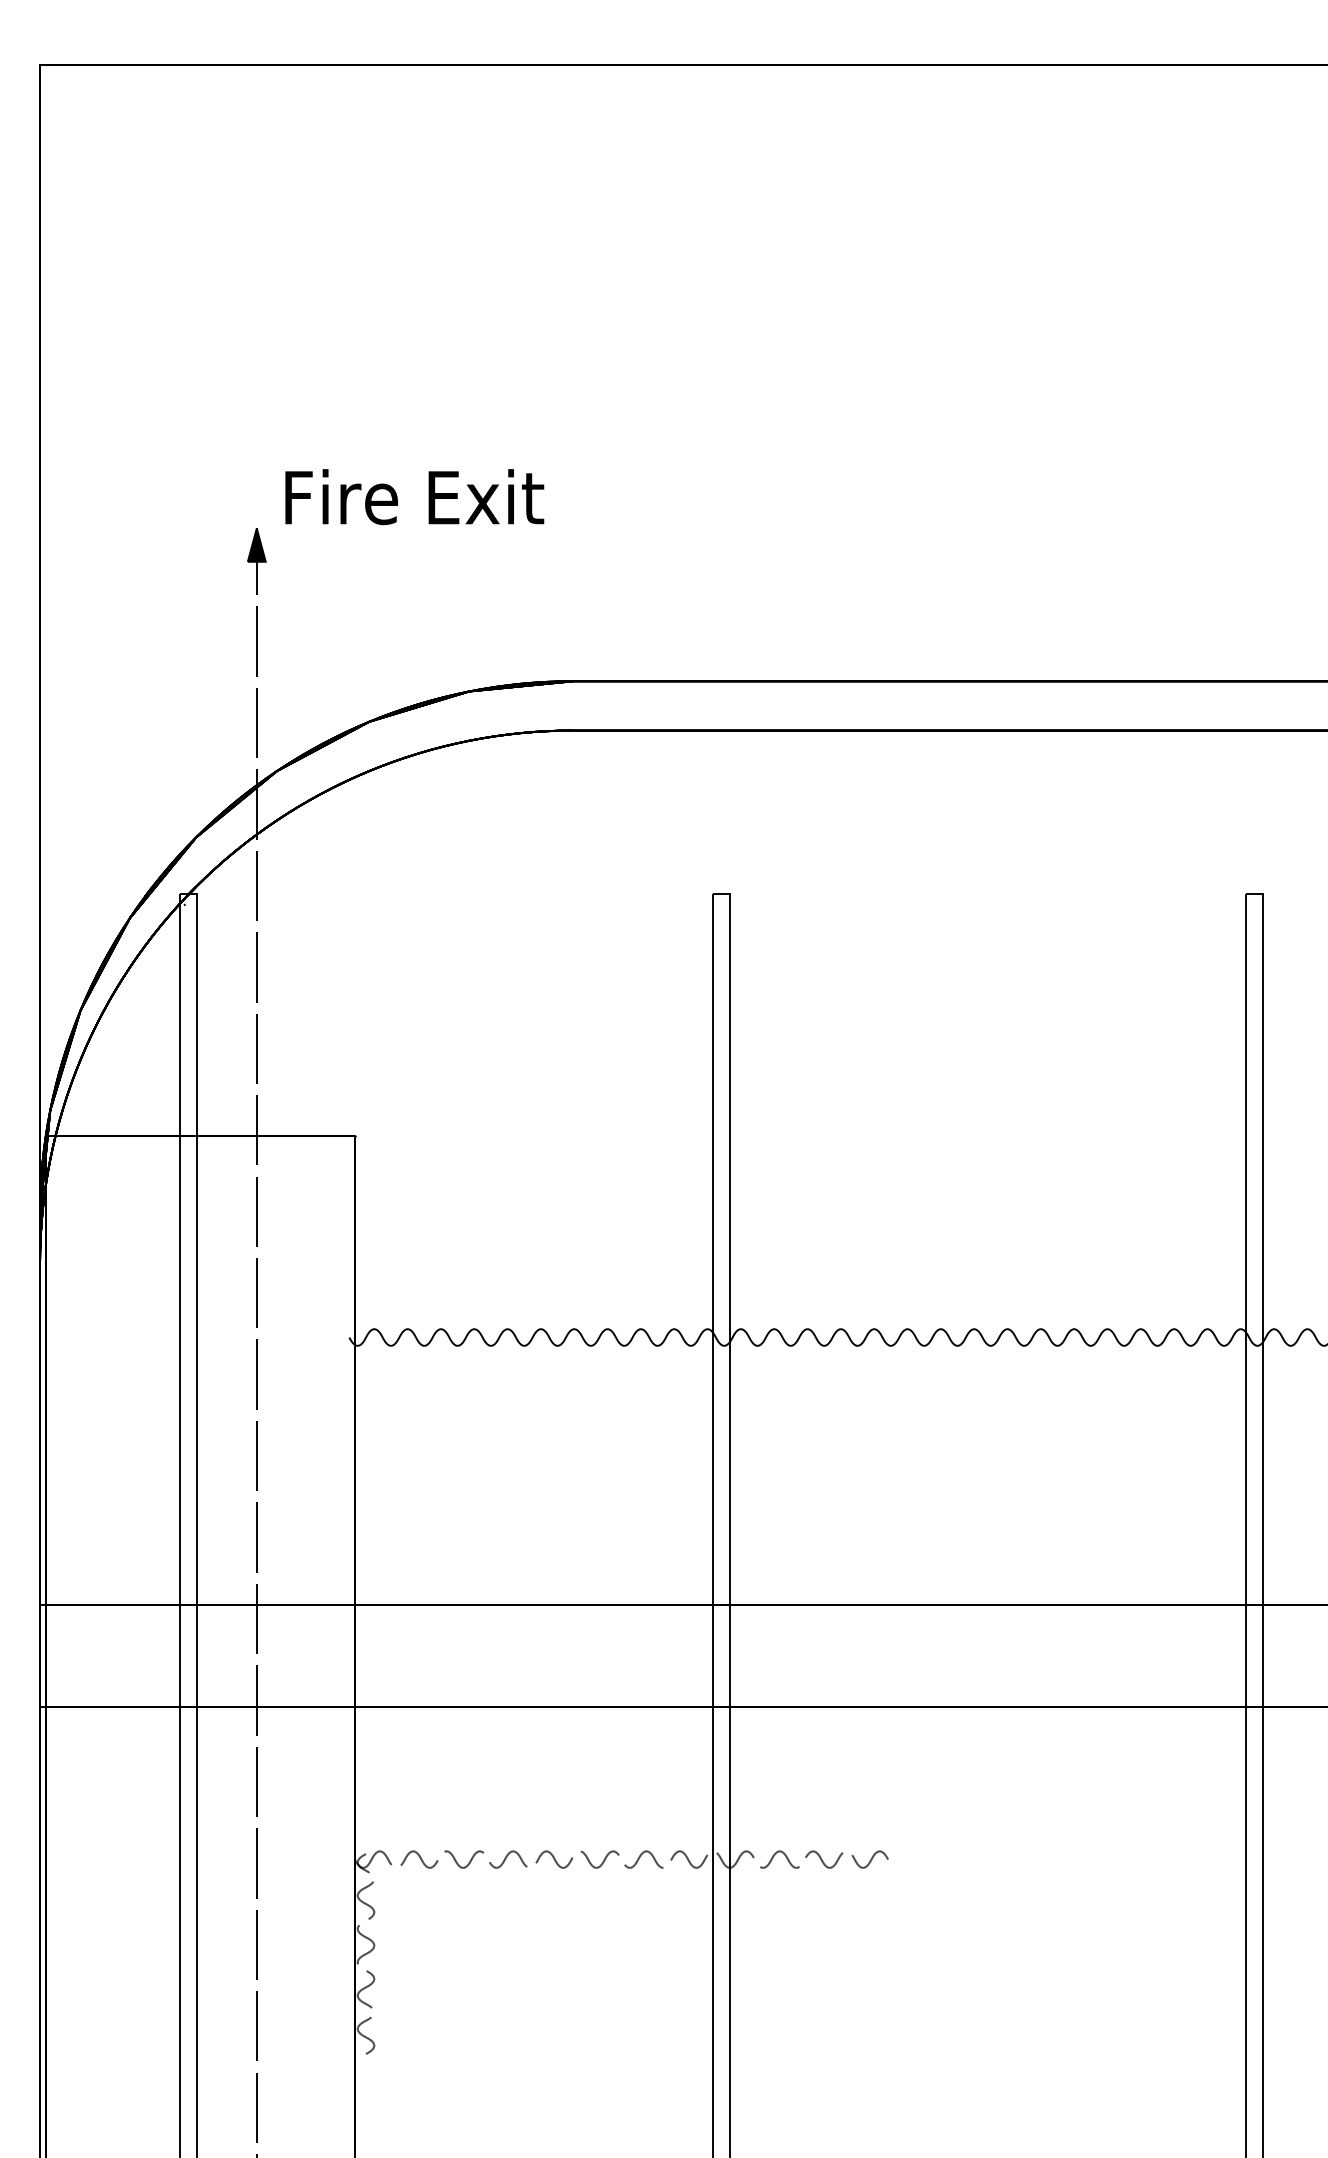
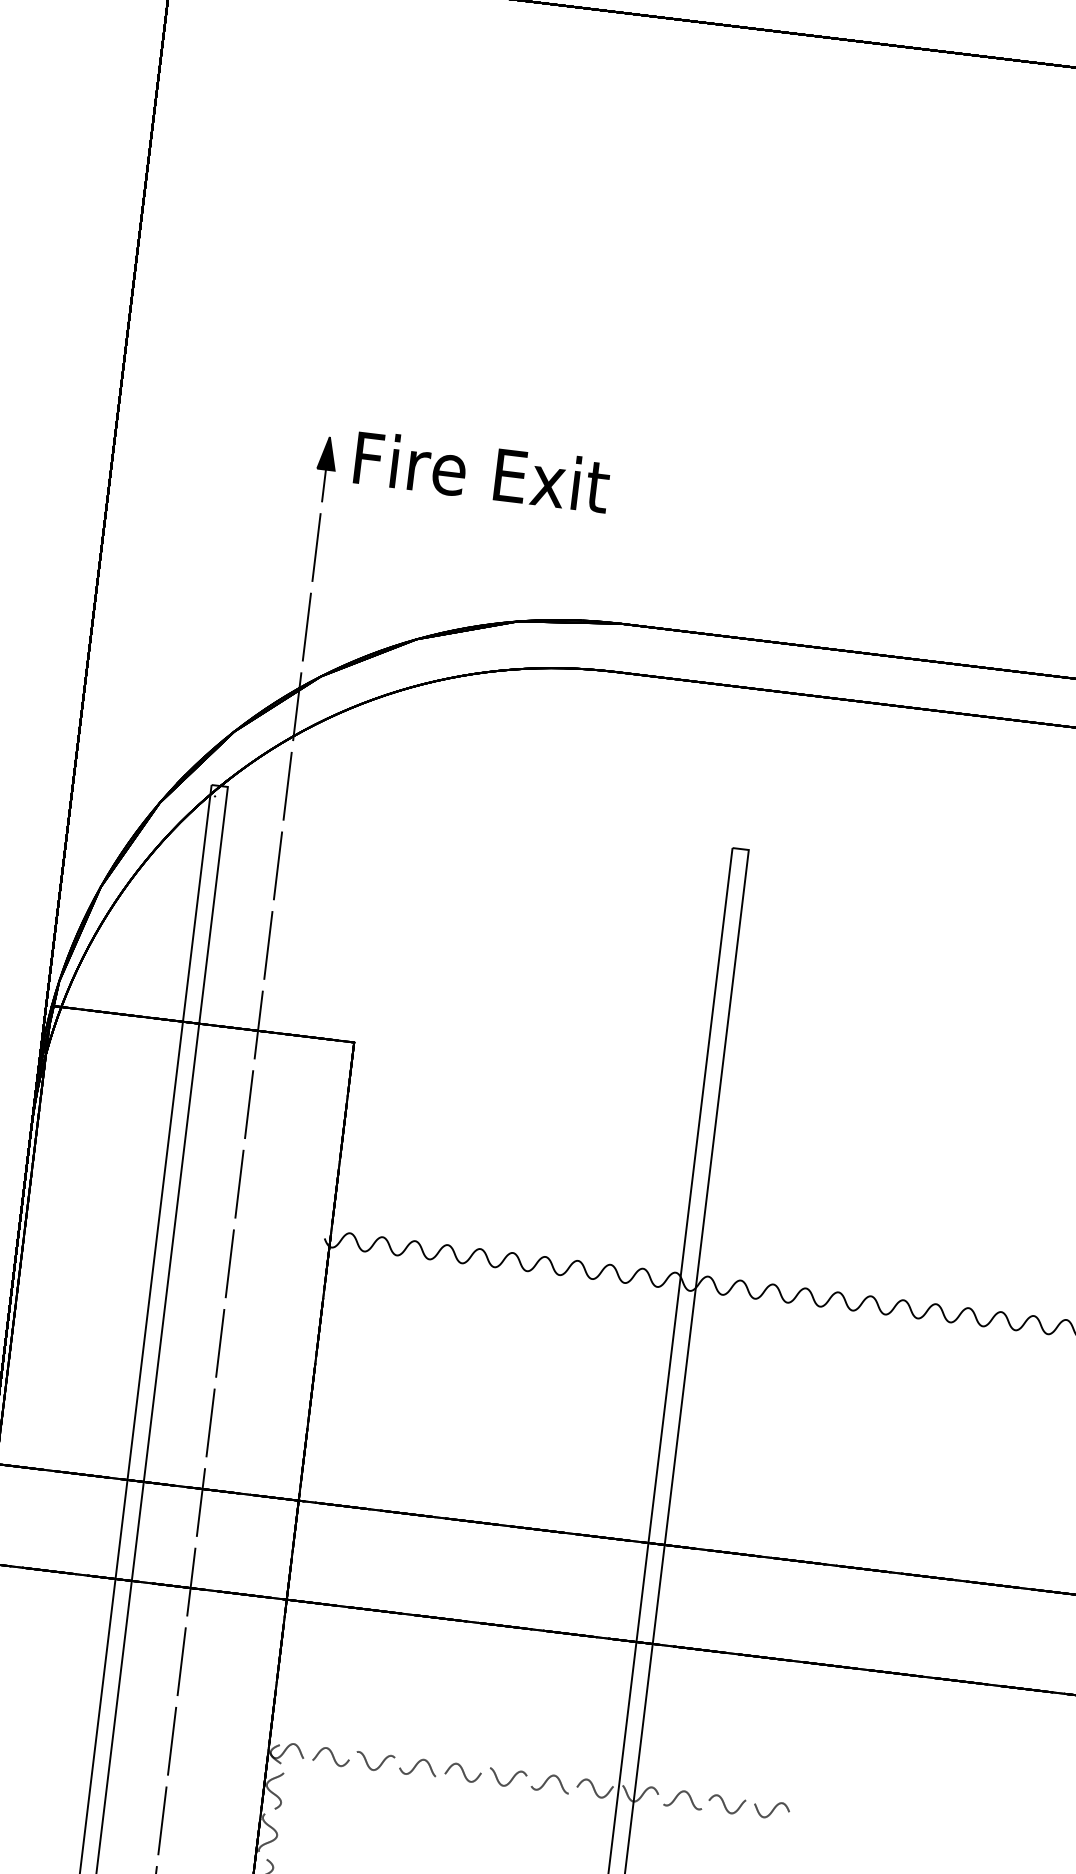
text: (414, 497) -> (481, 472), moved

